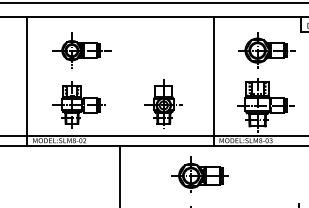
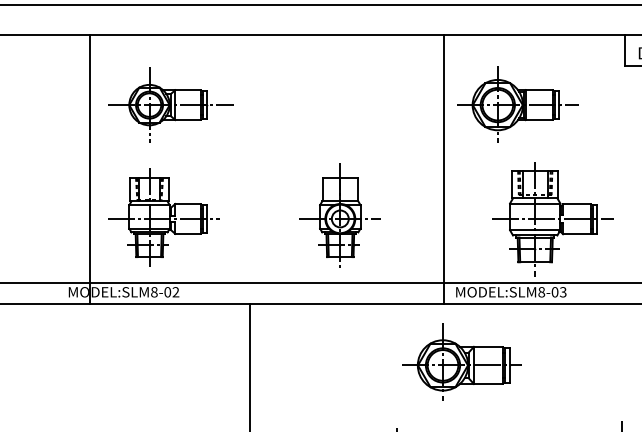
part: (266, 50) -> (516, 104), moved
line: (27, 81) -> (90, 169), moved
part: (199, 174) -> (460, 362), moved

